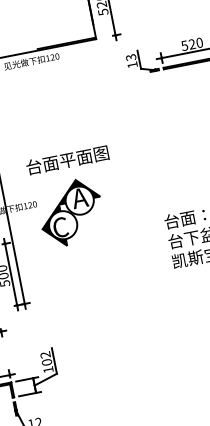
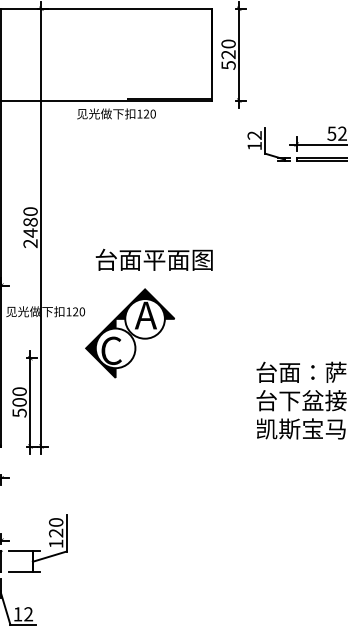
text: (130, 57) -> (254, 135), 13 -> 12
text: (66, 160) -> (153, 259), moved
text: (46, 358) -> (56, 527), 102 -> 120

